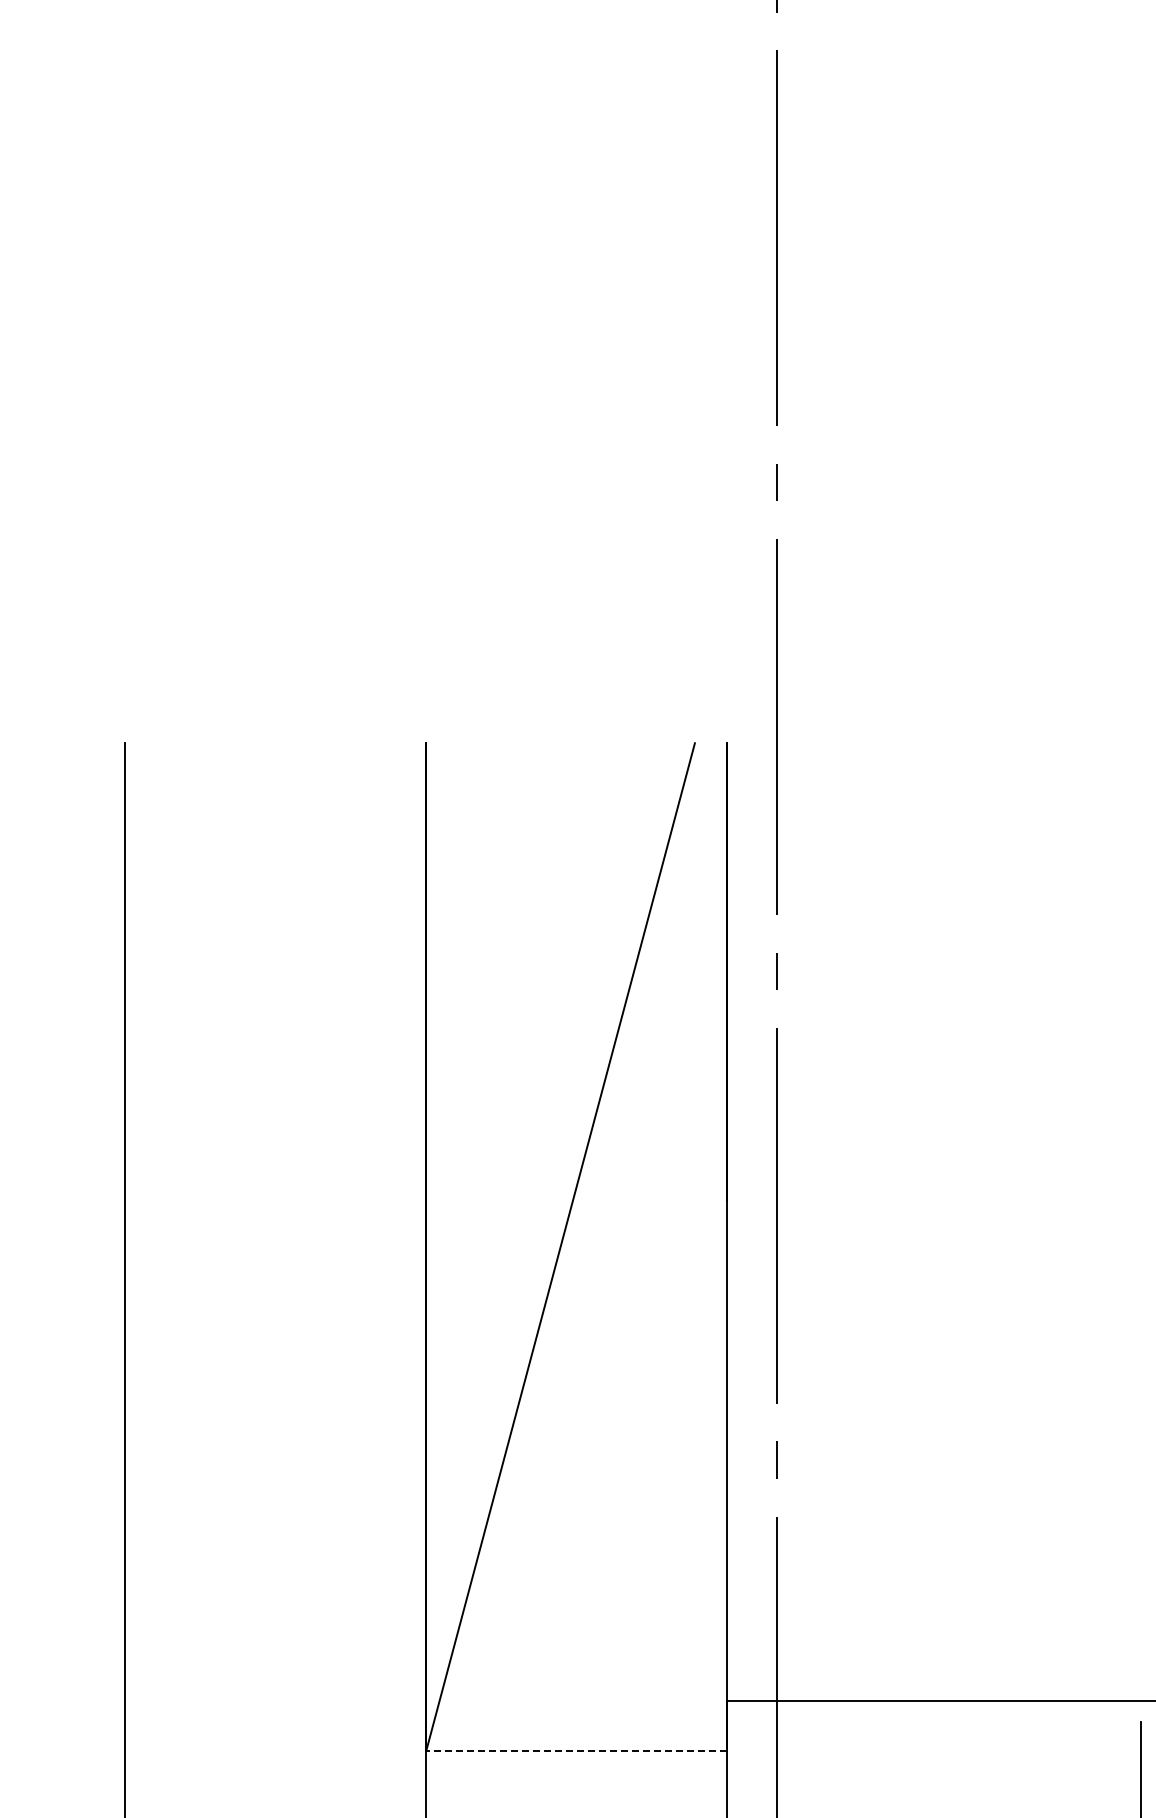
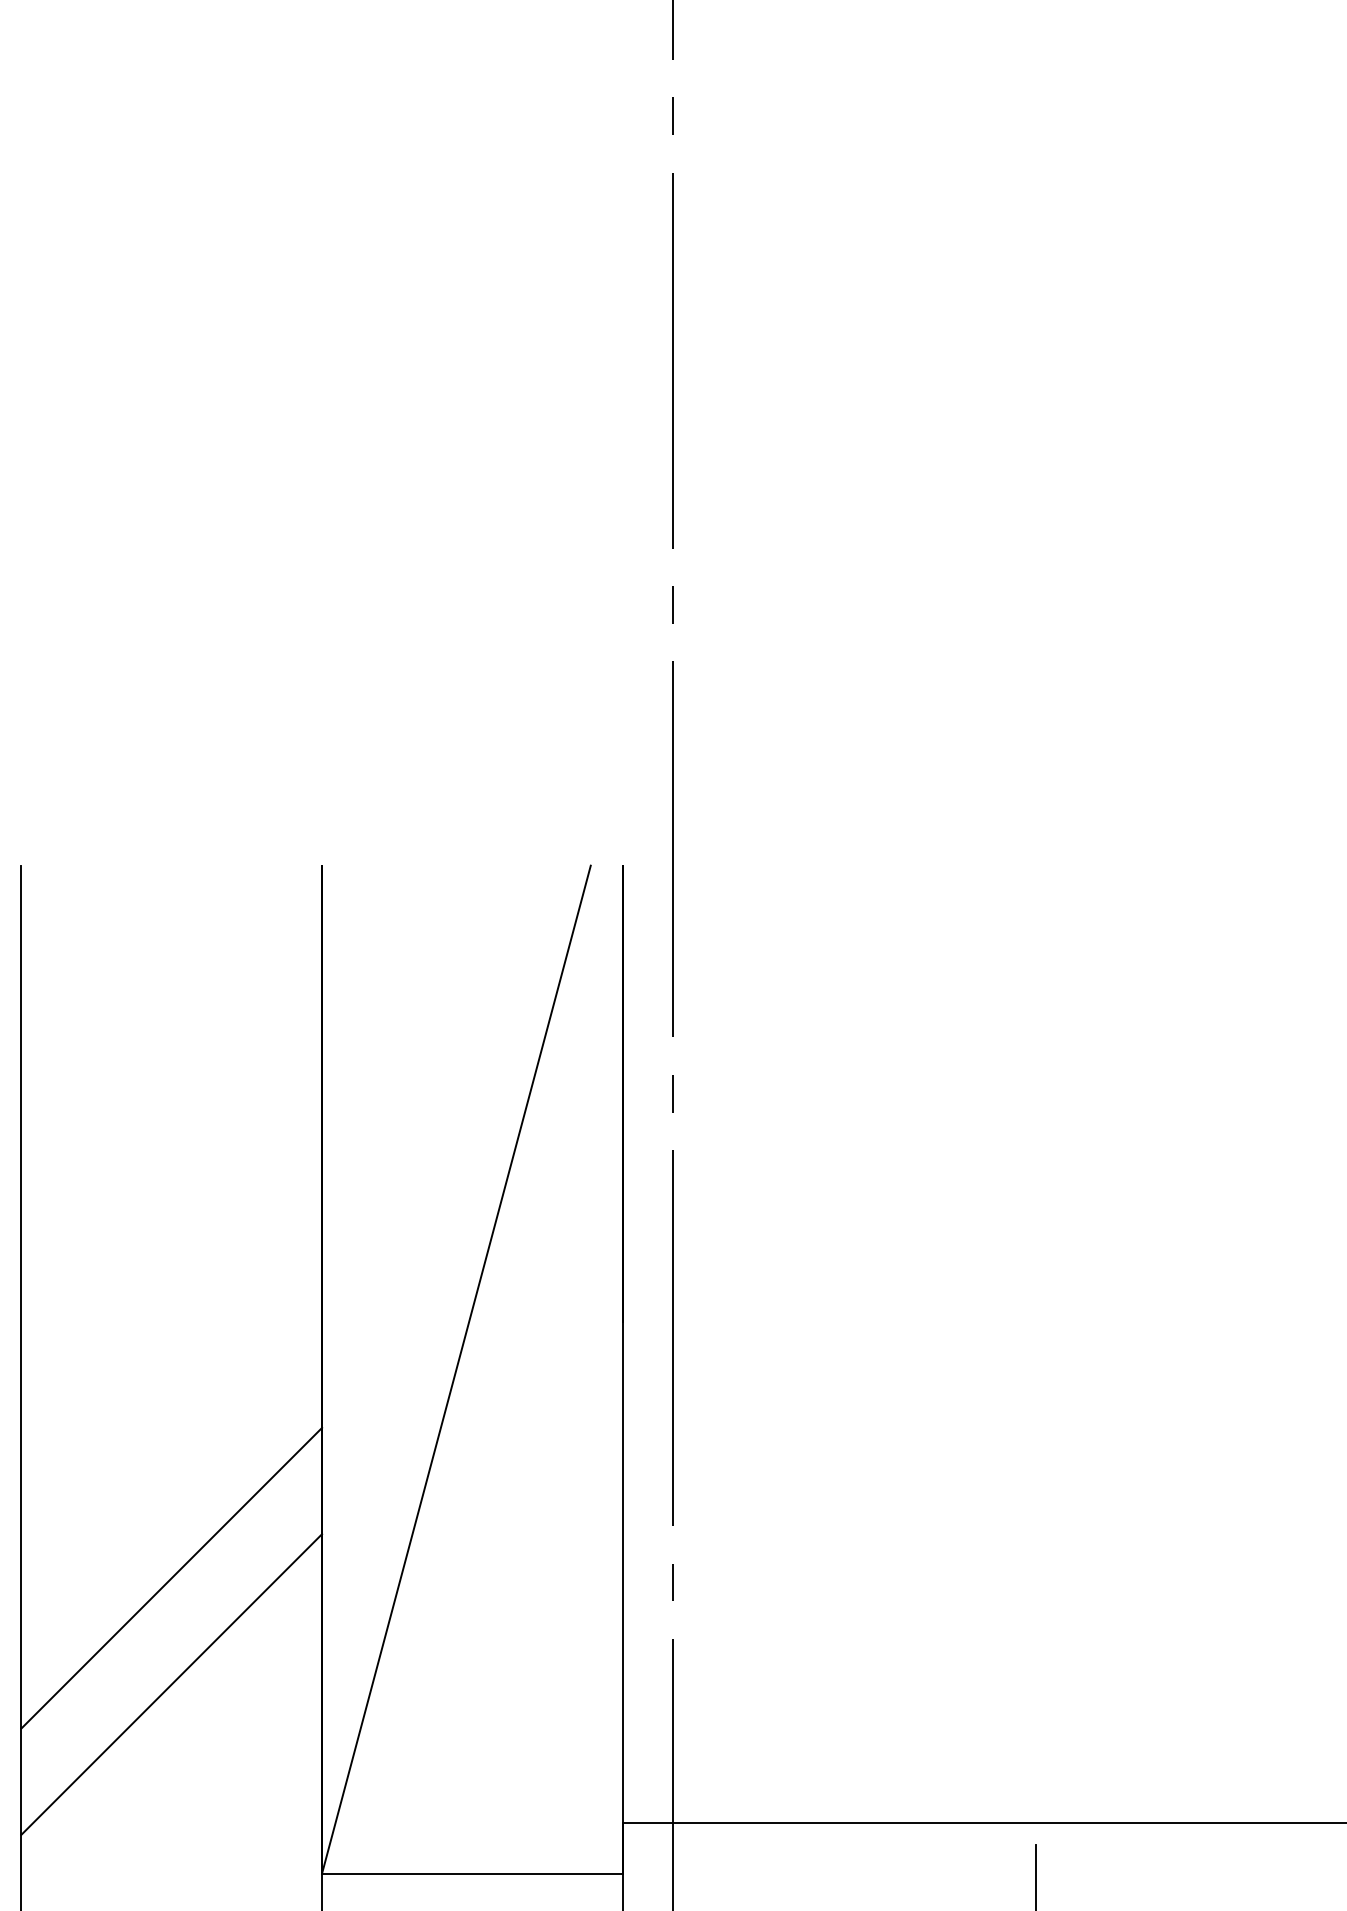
line: (275, 1455) -> (171, 1577), added
line: (275, 1562) -> (171, 1684), added
line: (575, 1751) -> (471, 1873), dashed -> solid

